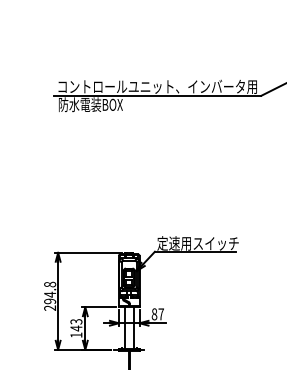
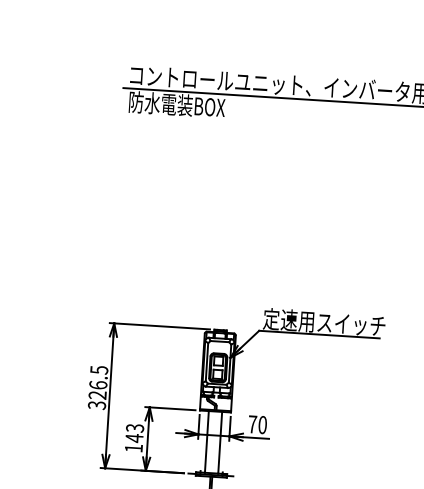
text: (50, 295) -> (98, 386), 294.8 -> 326.5
text: (157, 314) -> (257, 424), 87 -> 70

